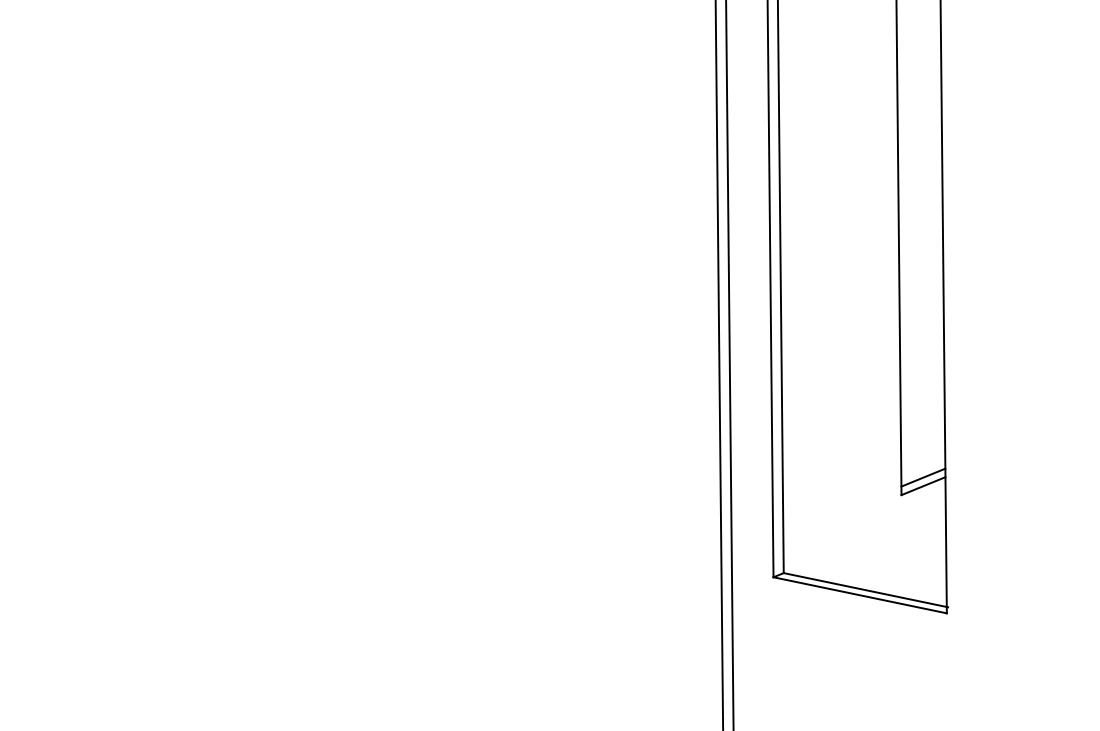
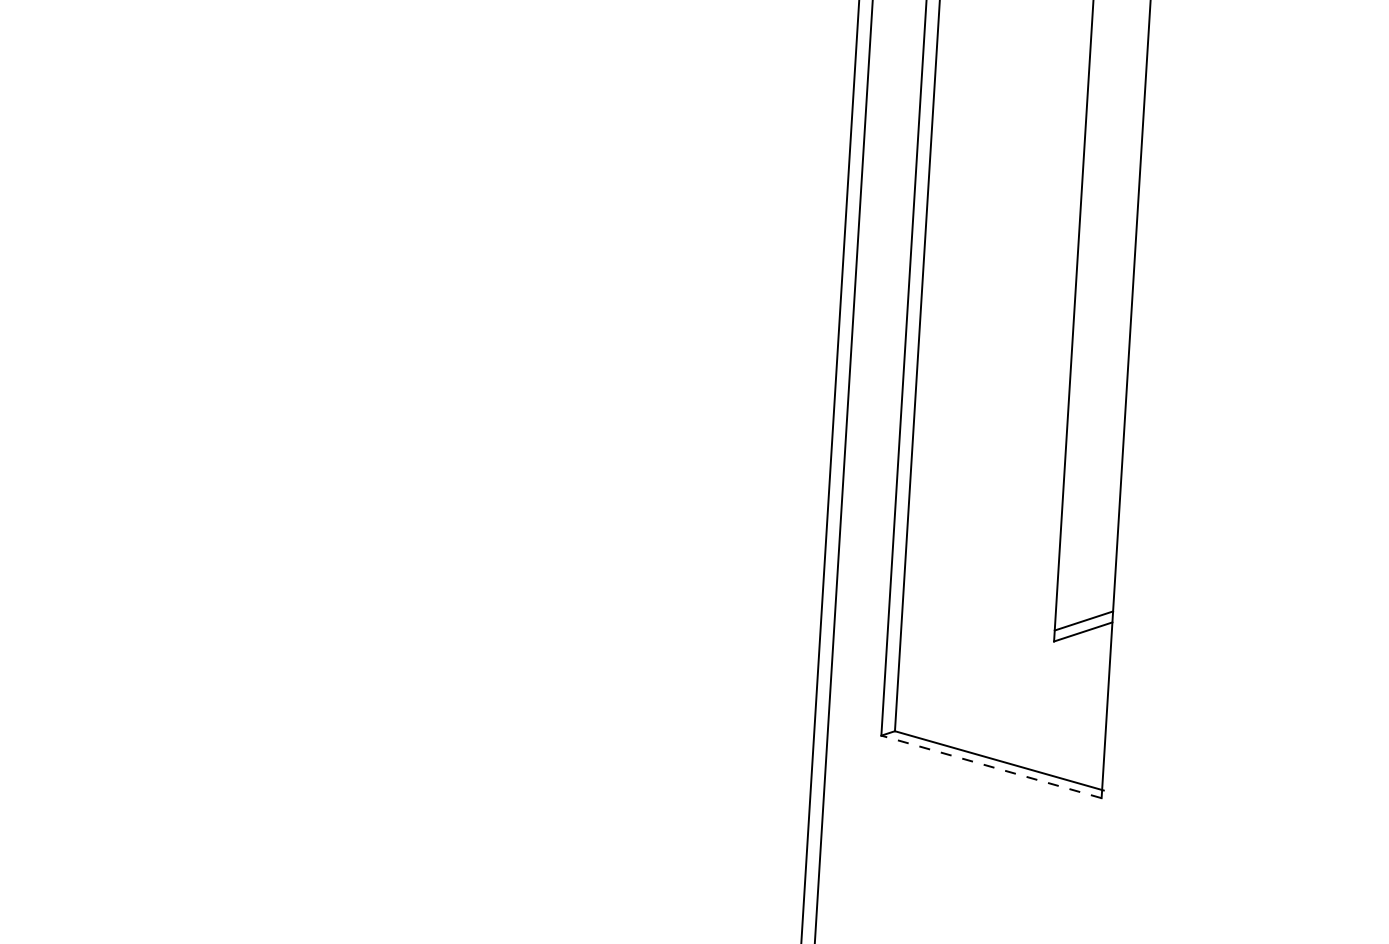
line: (860, 595) -> (991, 767), solid -> dashed

